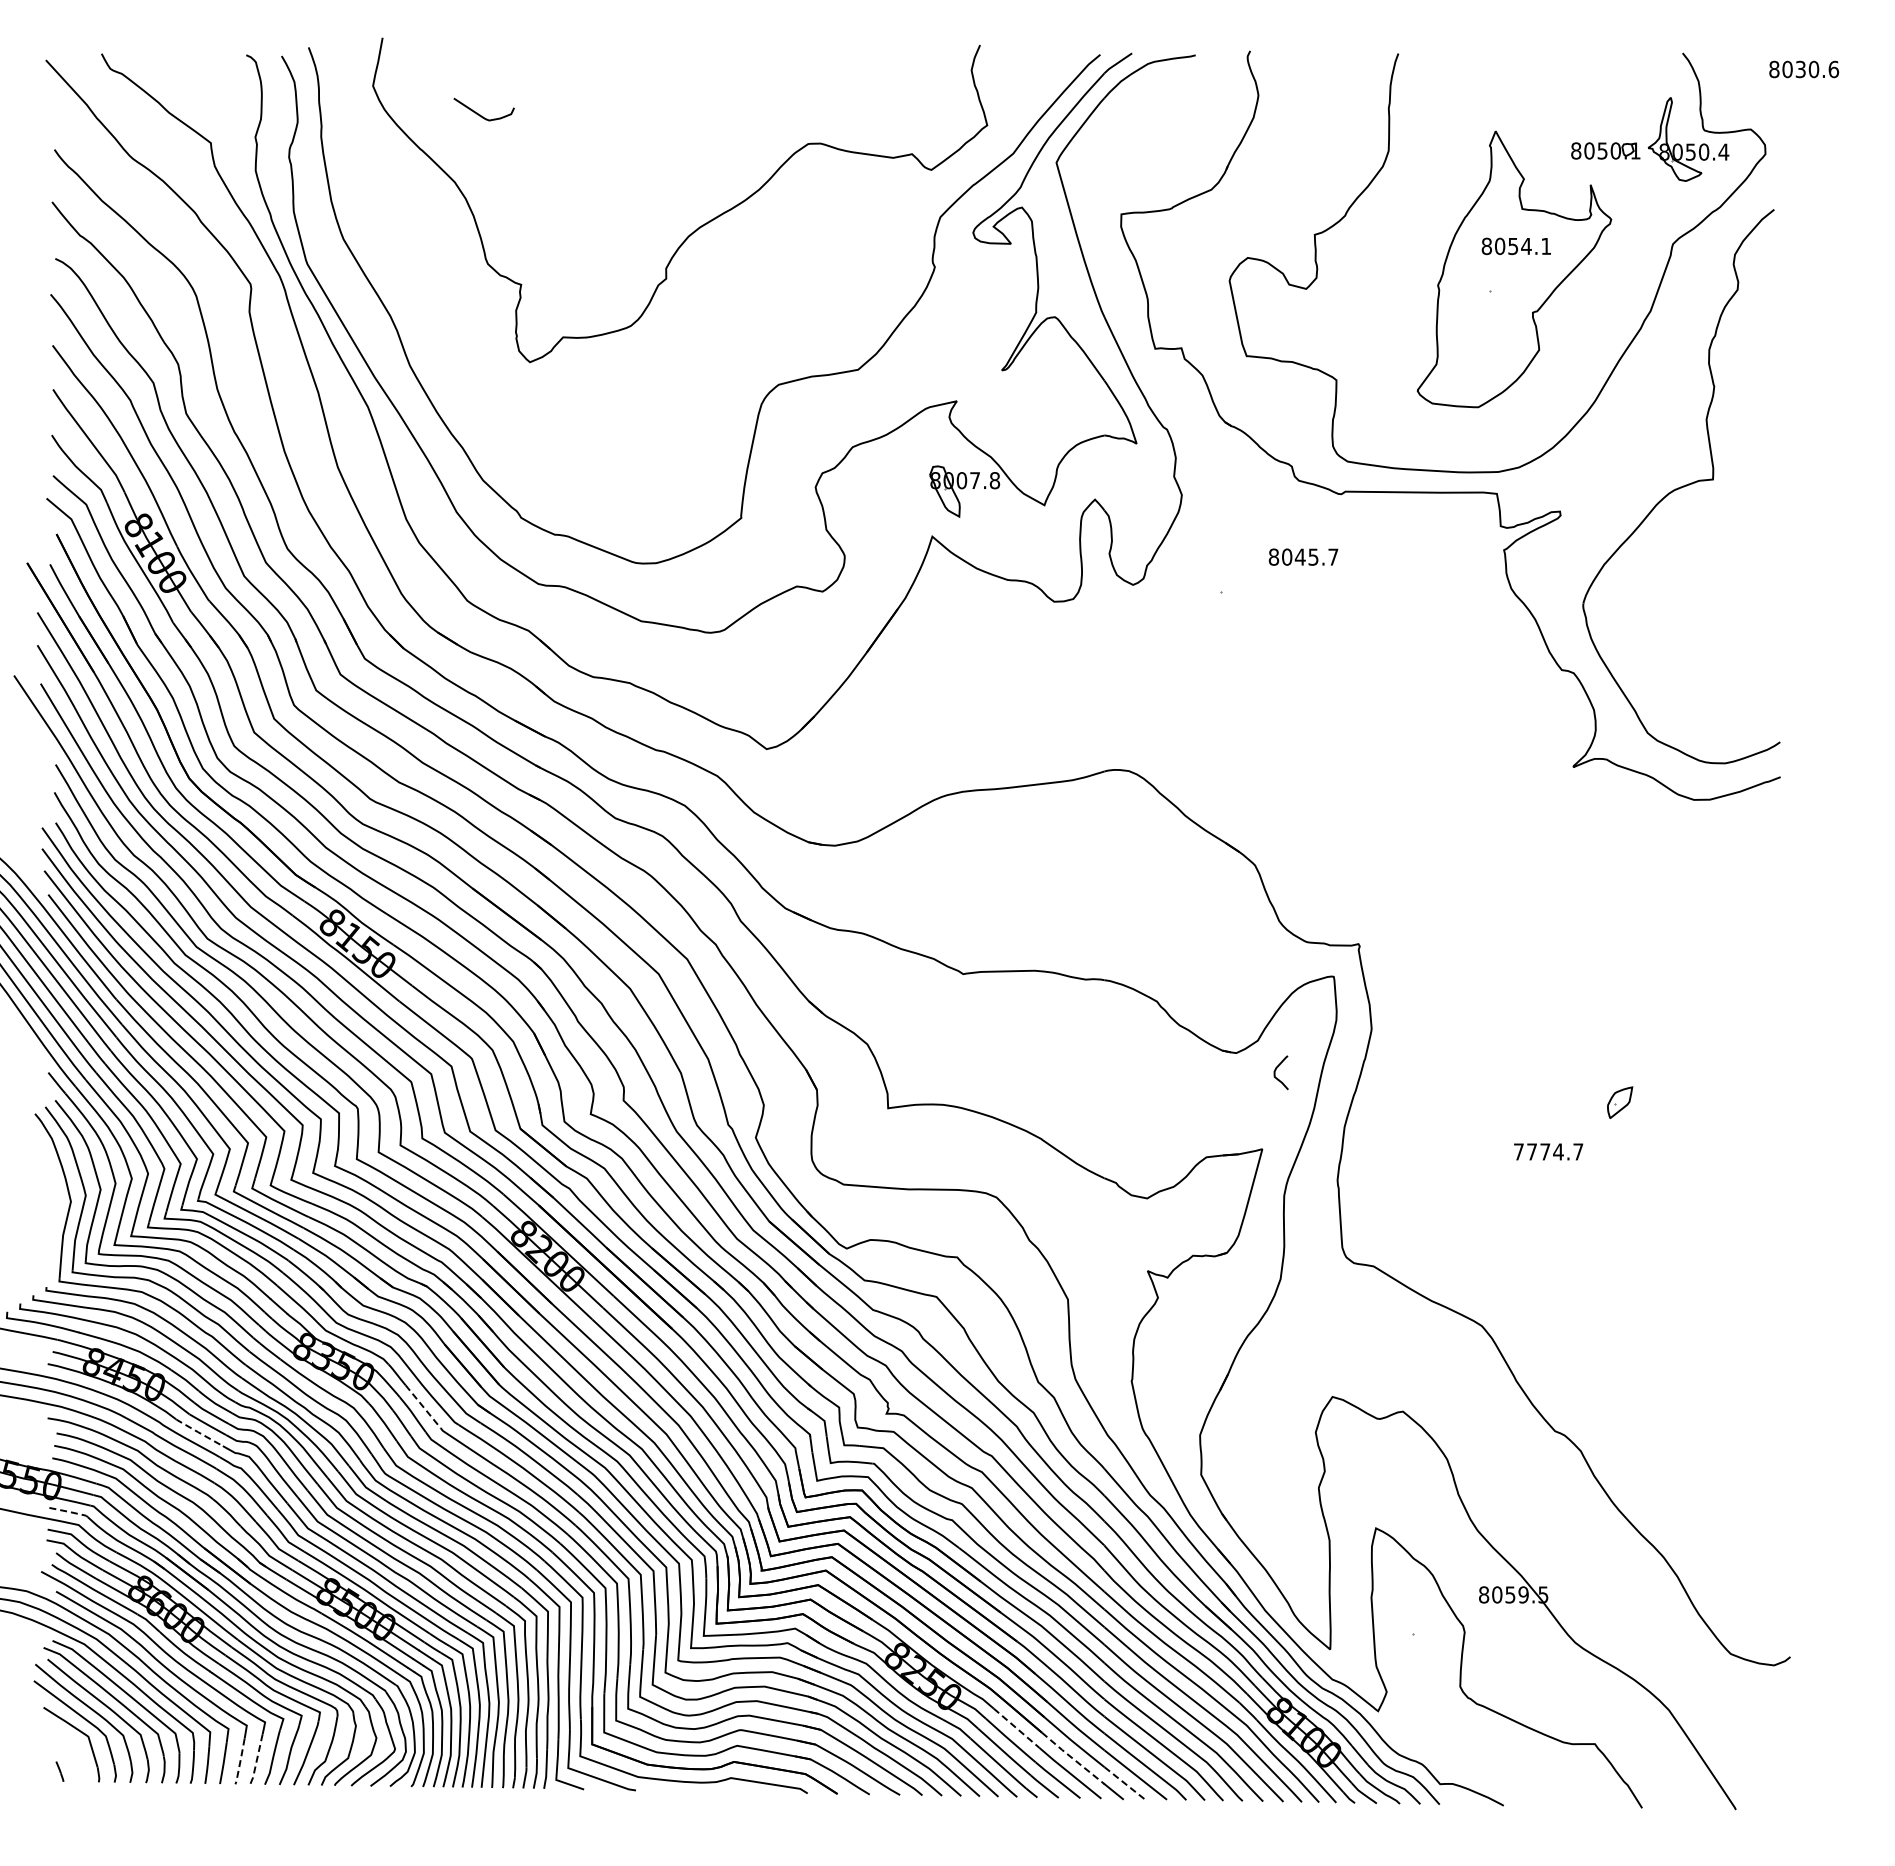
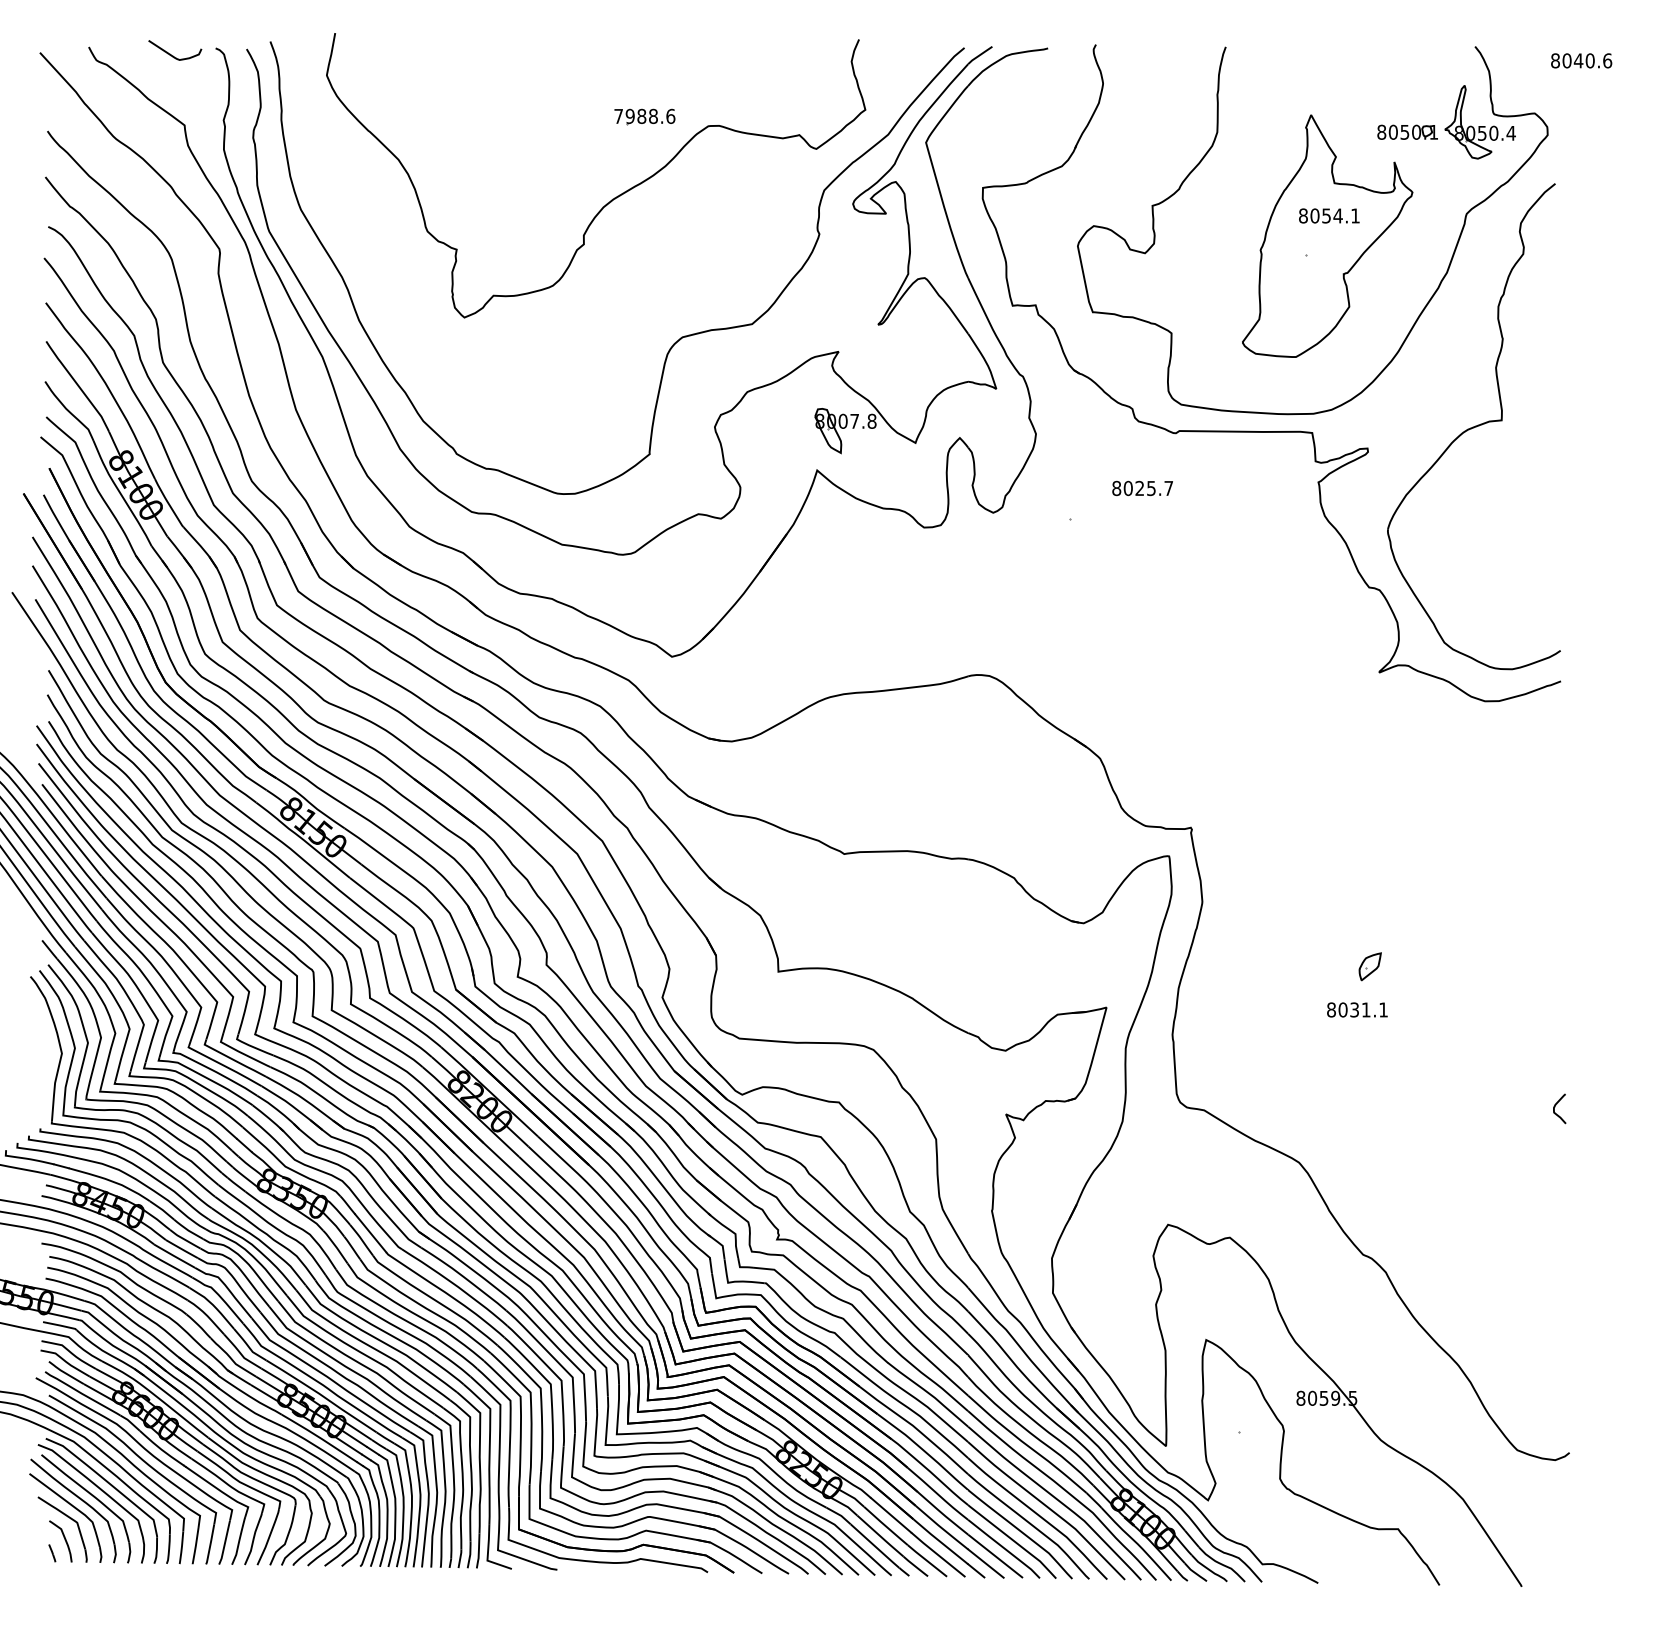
text: (1800, 69) -> (1578, 60), 8030.6 -> 8040.6
curve: (480, 114) -> (172, 54), moved
part: (735, 133) -> (644, 116), added
text: (1299, 556) -> (1139, 487), 8045.7 -> 8025.7
curve: (1276, 1070) -> (1555, 1106), moved
part: (1620, 1102) -> (1370, 966), moved
text: (1548, 1151) -> (1357, 1009), 7774.7 -> 8031.1
line: (423, 1406) -> (371, 1233), dashed -> solid
line: (198, 1432) -> (173, 1255), dashed -> solid
line: (69, 1511) -> (60, 1325), dashed -> solid
line: (1017, 1728) -> (891, 1515), dashed -> solid
part: (69, 1758) -> (60, 1541), added
line: (1073, 1758) -> (940, 1541), dashed -> solid
line: (256, 1760) -> (224, 1543), dashed -> solid
line: (240, 1761) -> (210, 1544), dashed -> solid
line: (1124, 1783) -> (985, 1563), dashed -> solid

